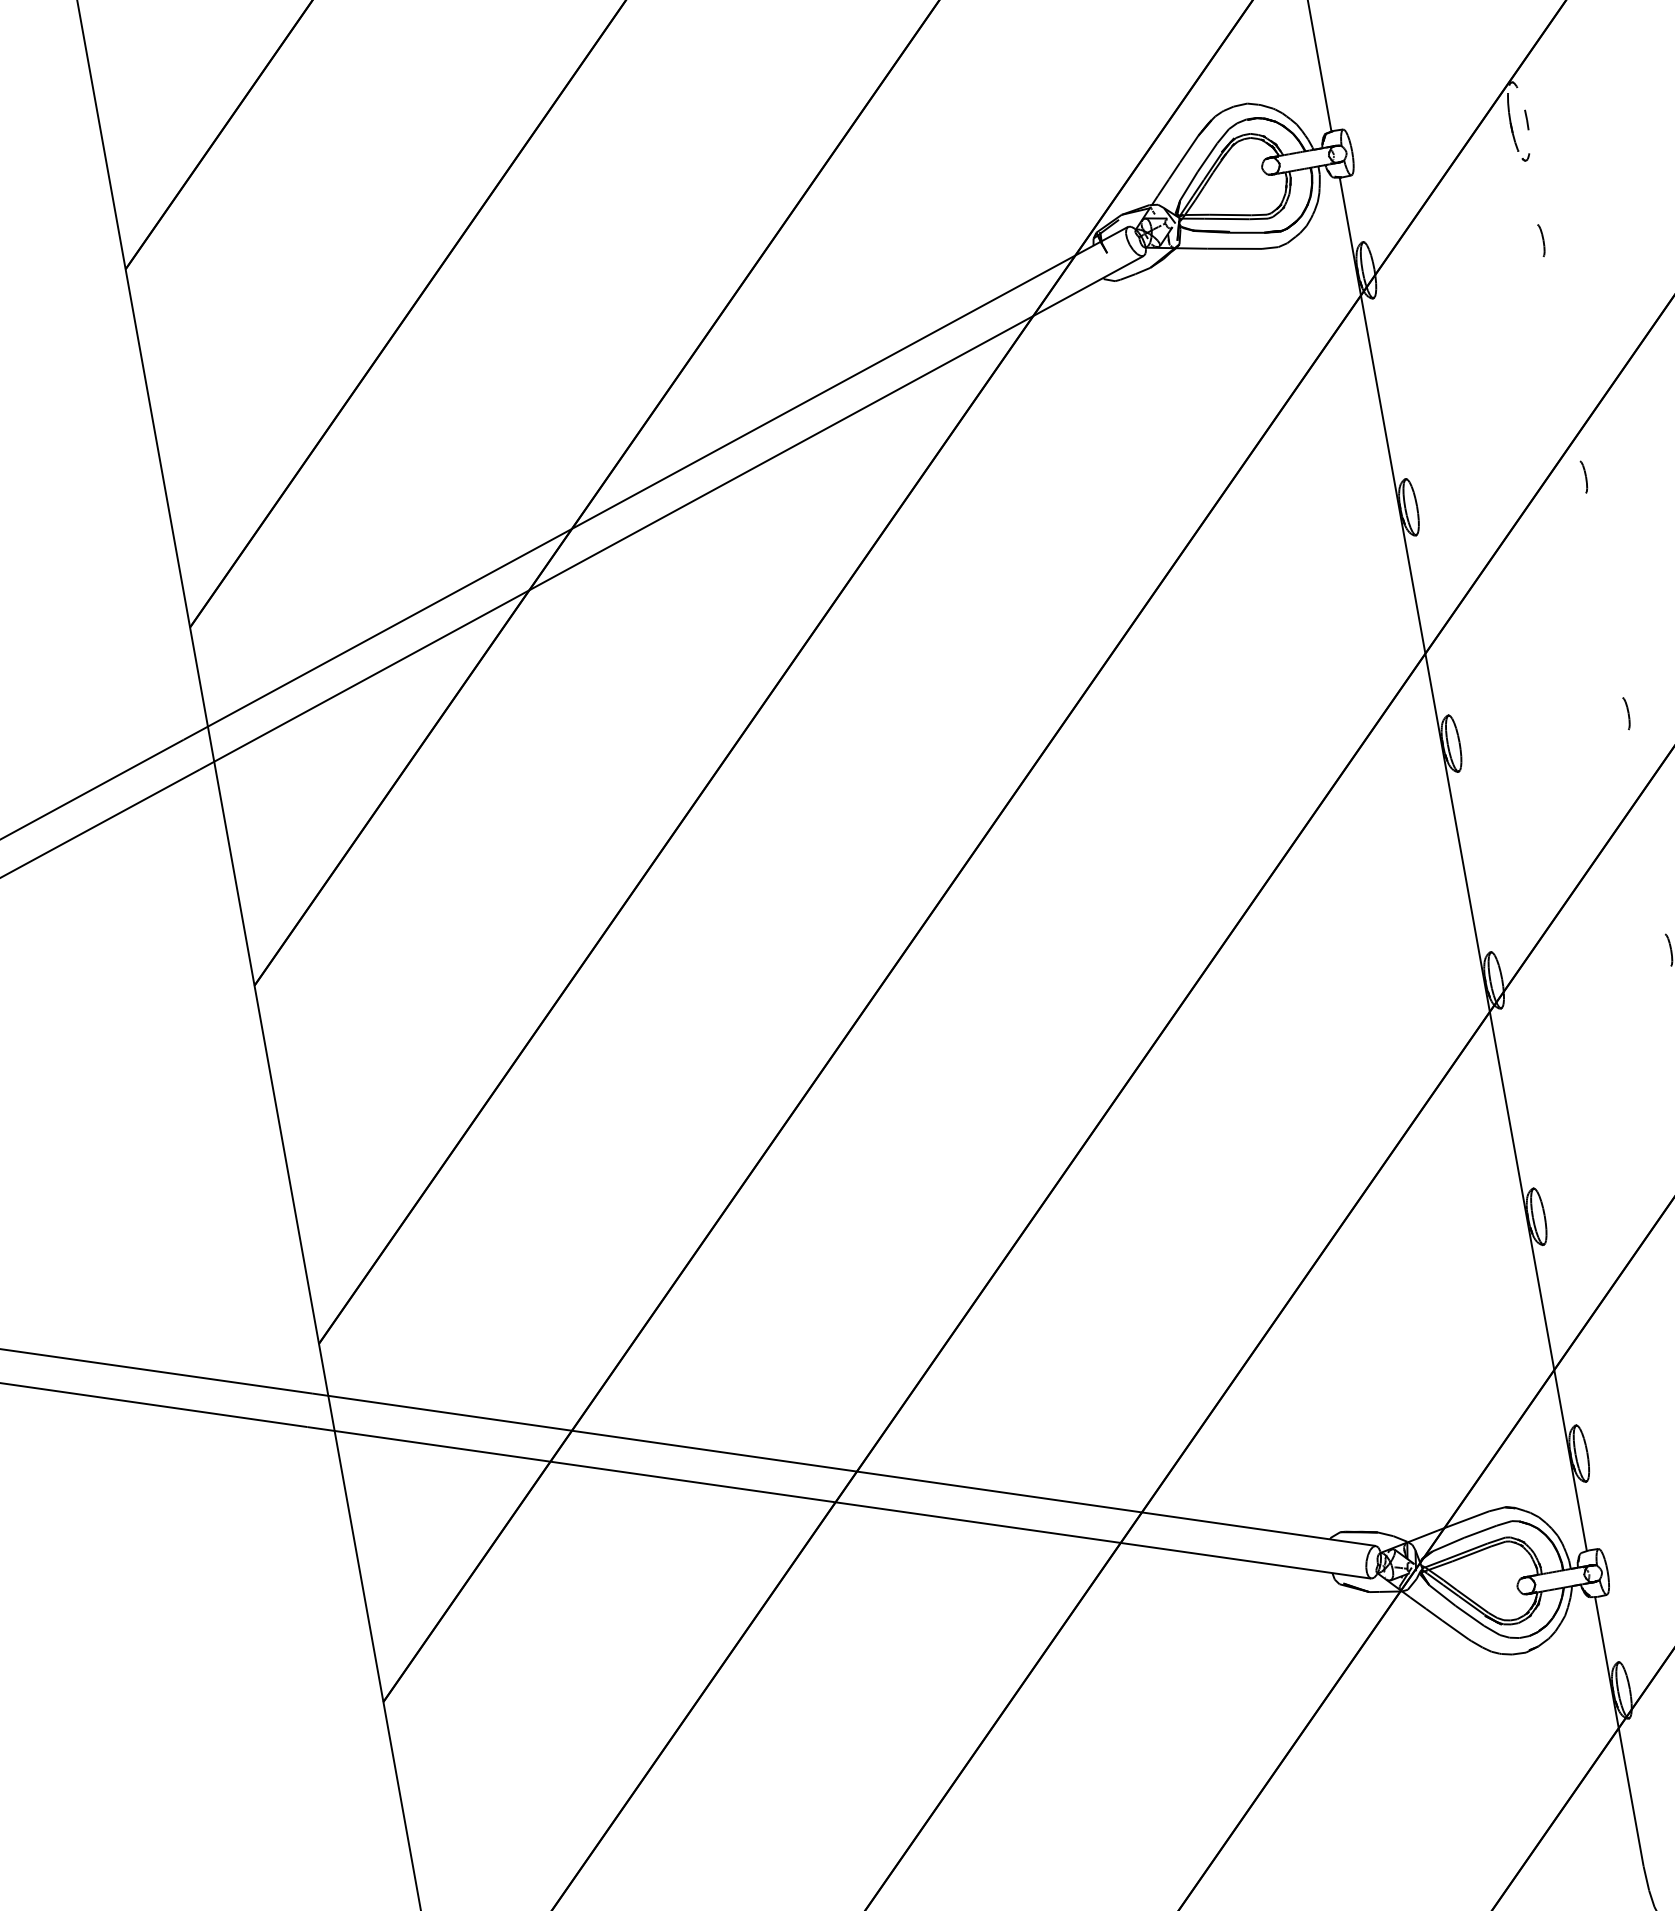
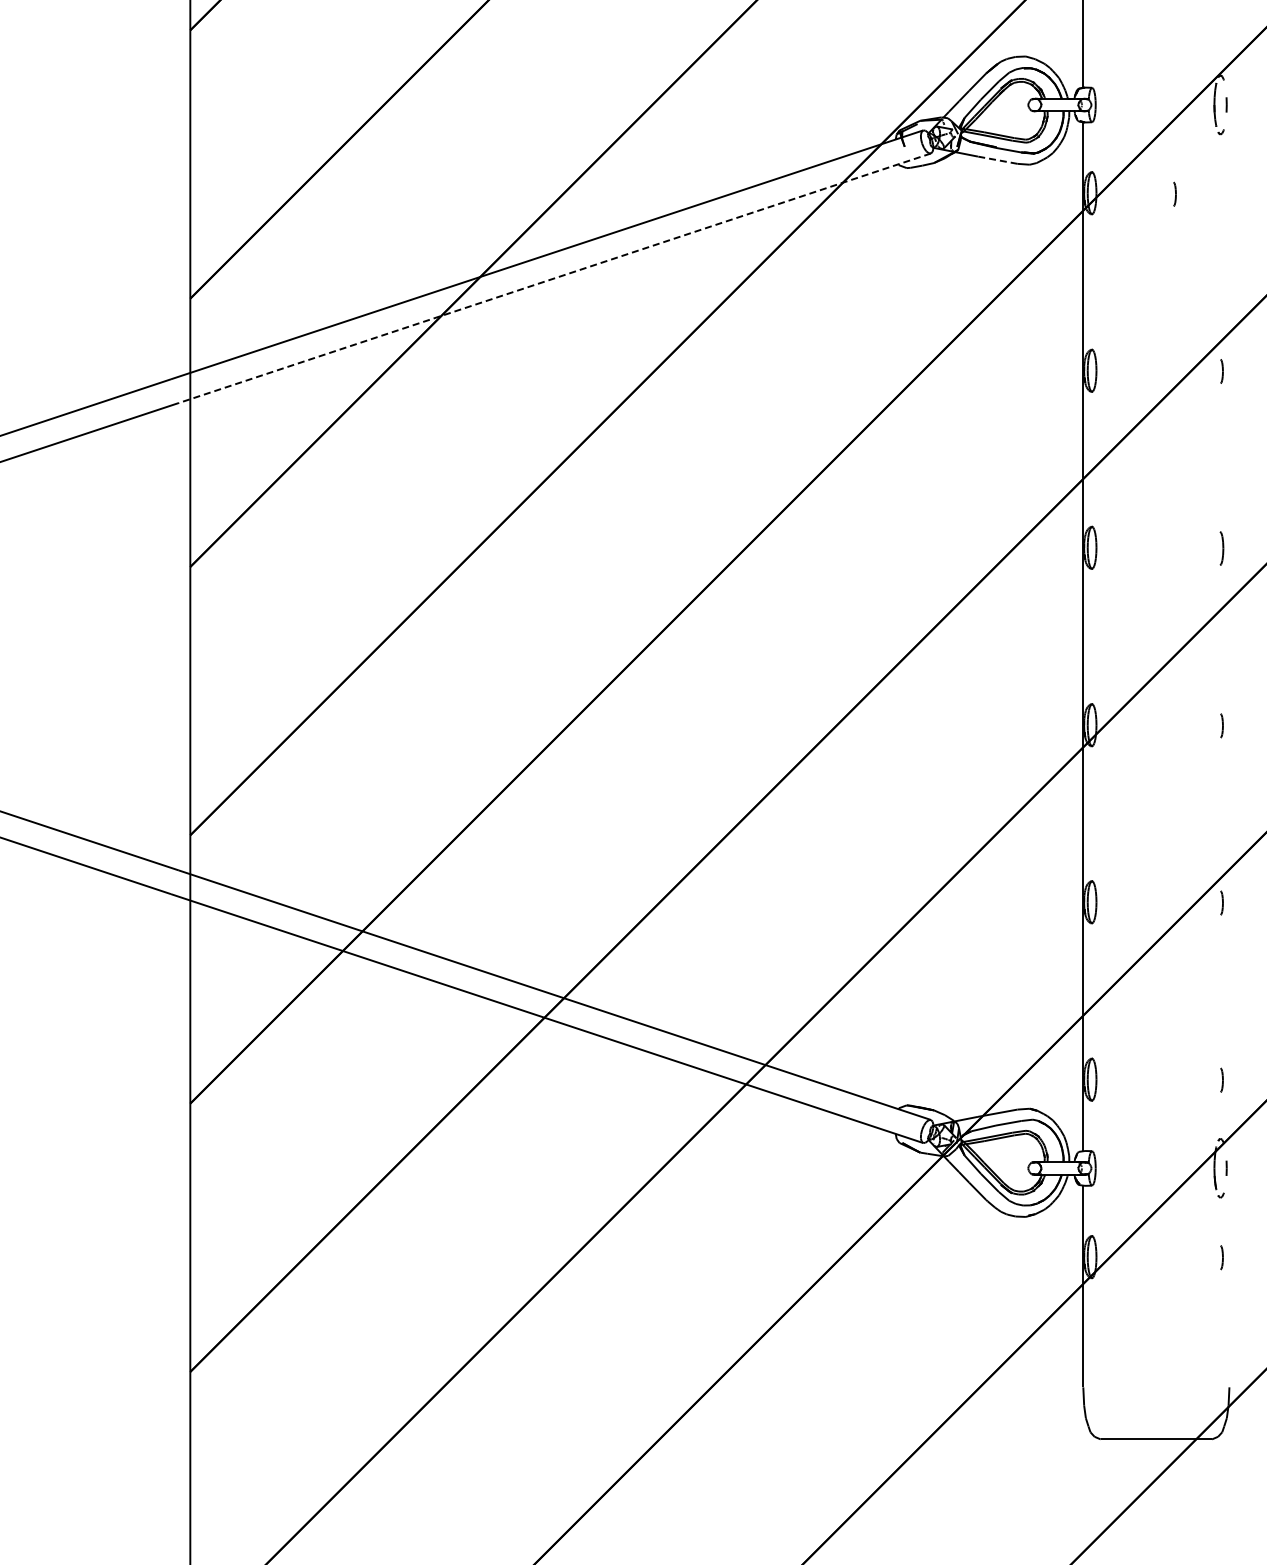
part: (1541, 239) -> (1174, 193), moved
line: (1234, 249) -> (997, 160), solid -> dashed
line: (671, 513) -> (554, 278), solid -> dashed
part: (1626, 713) -> (1221, 548), size x1.4

